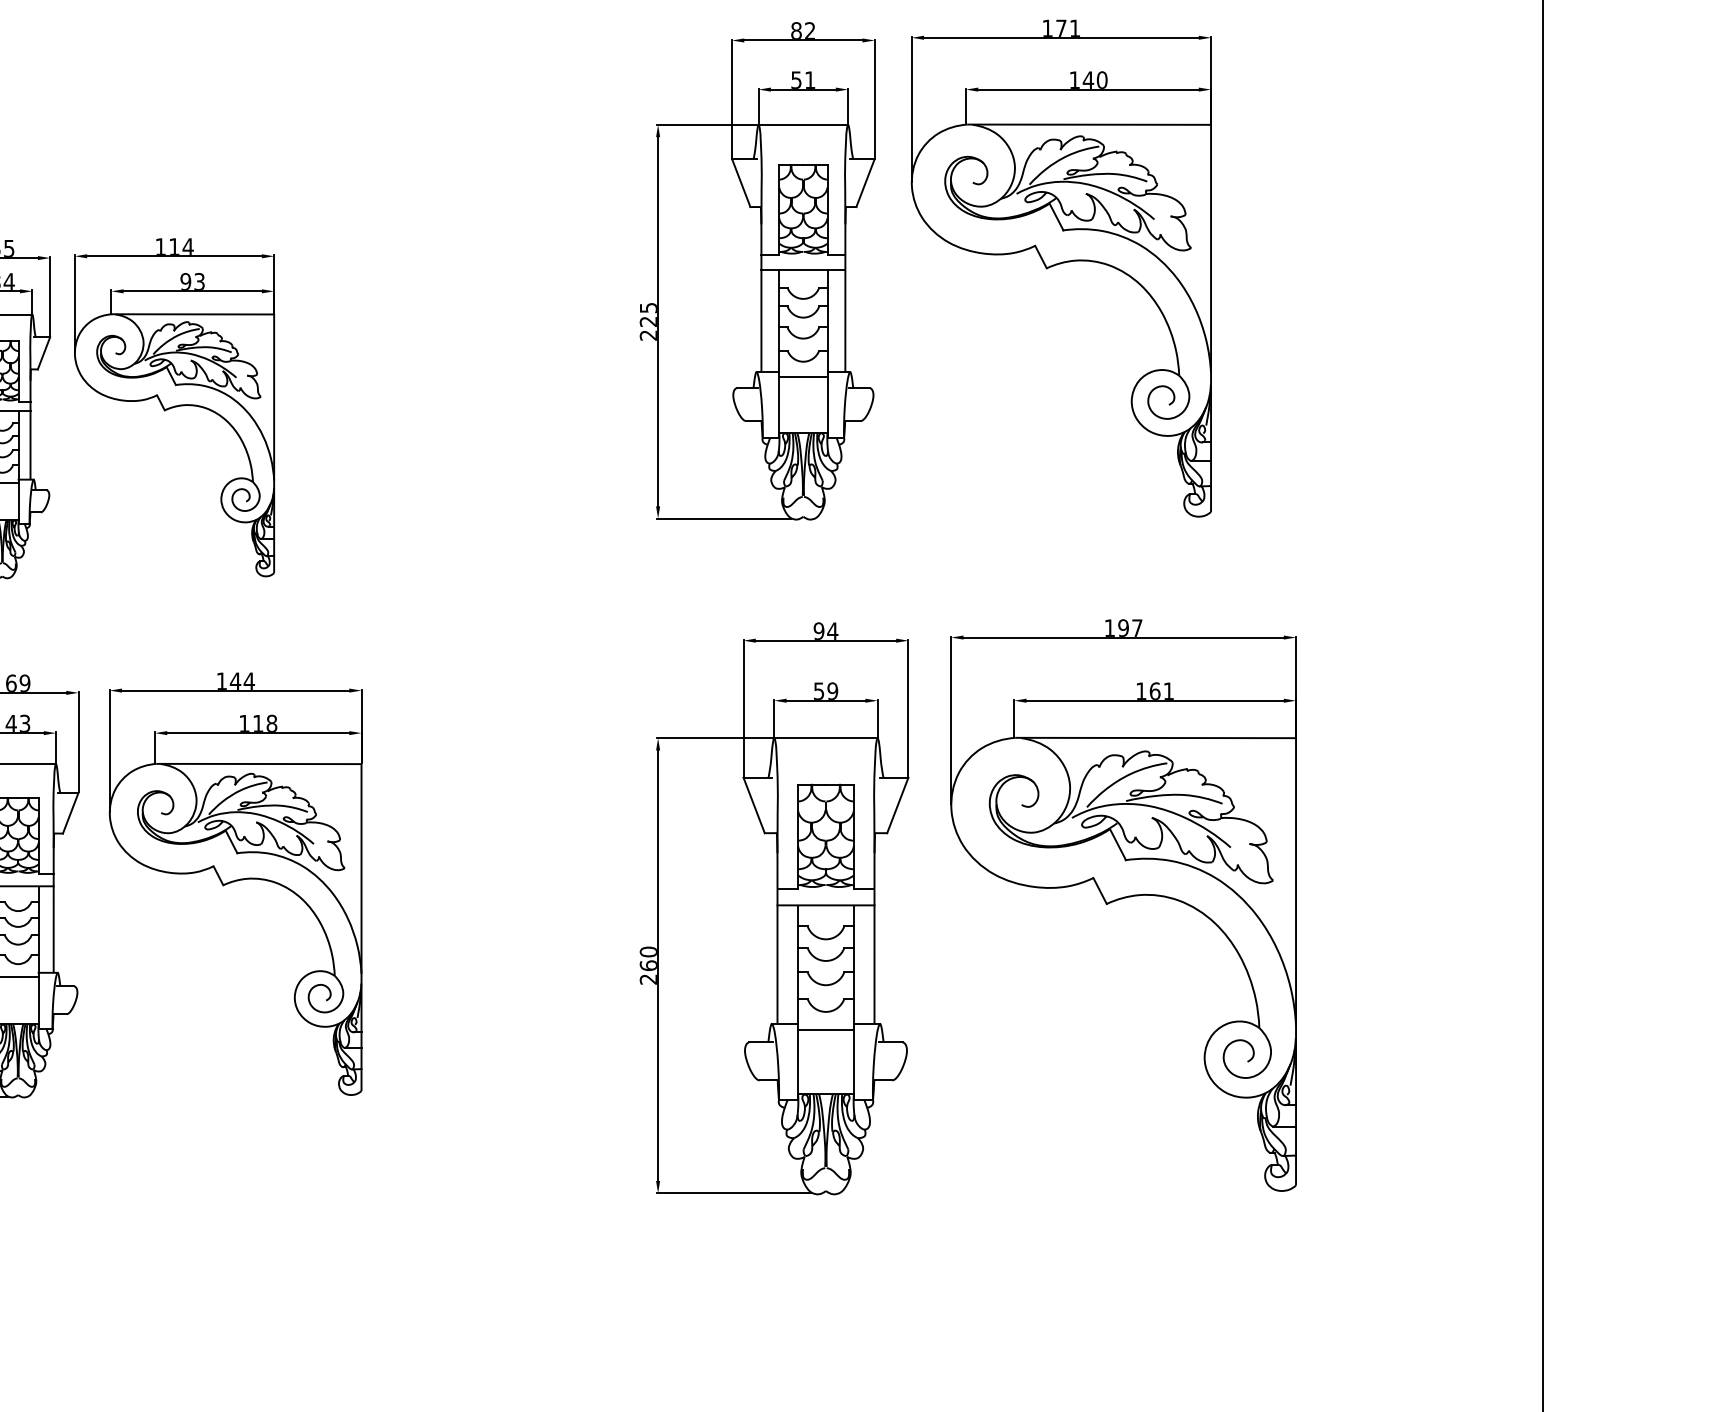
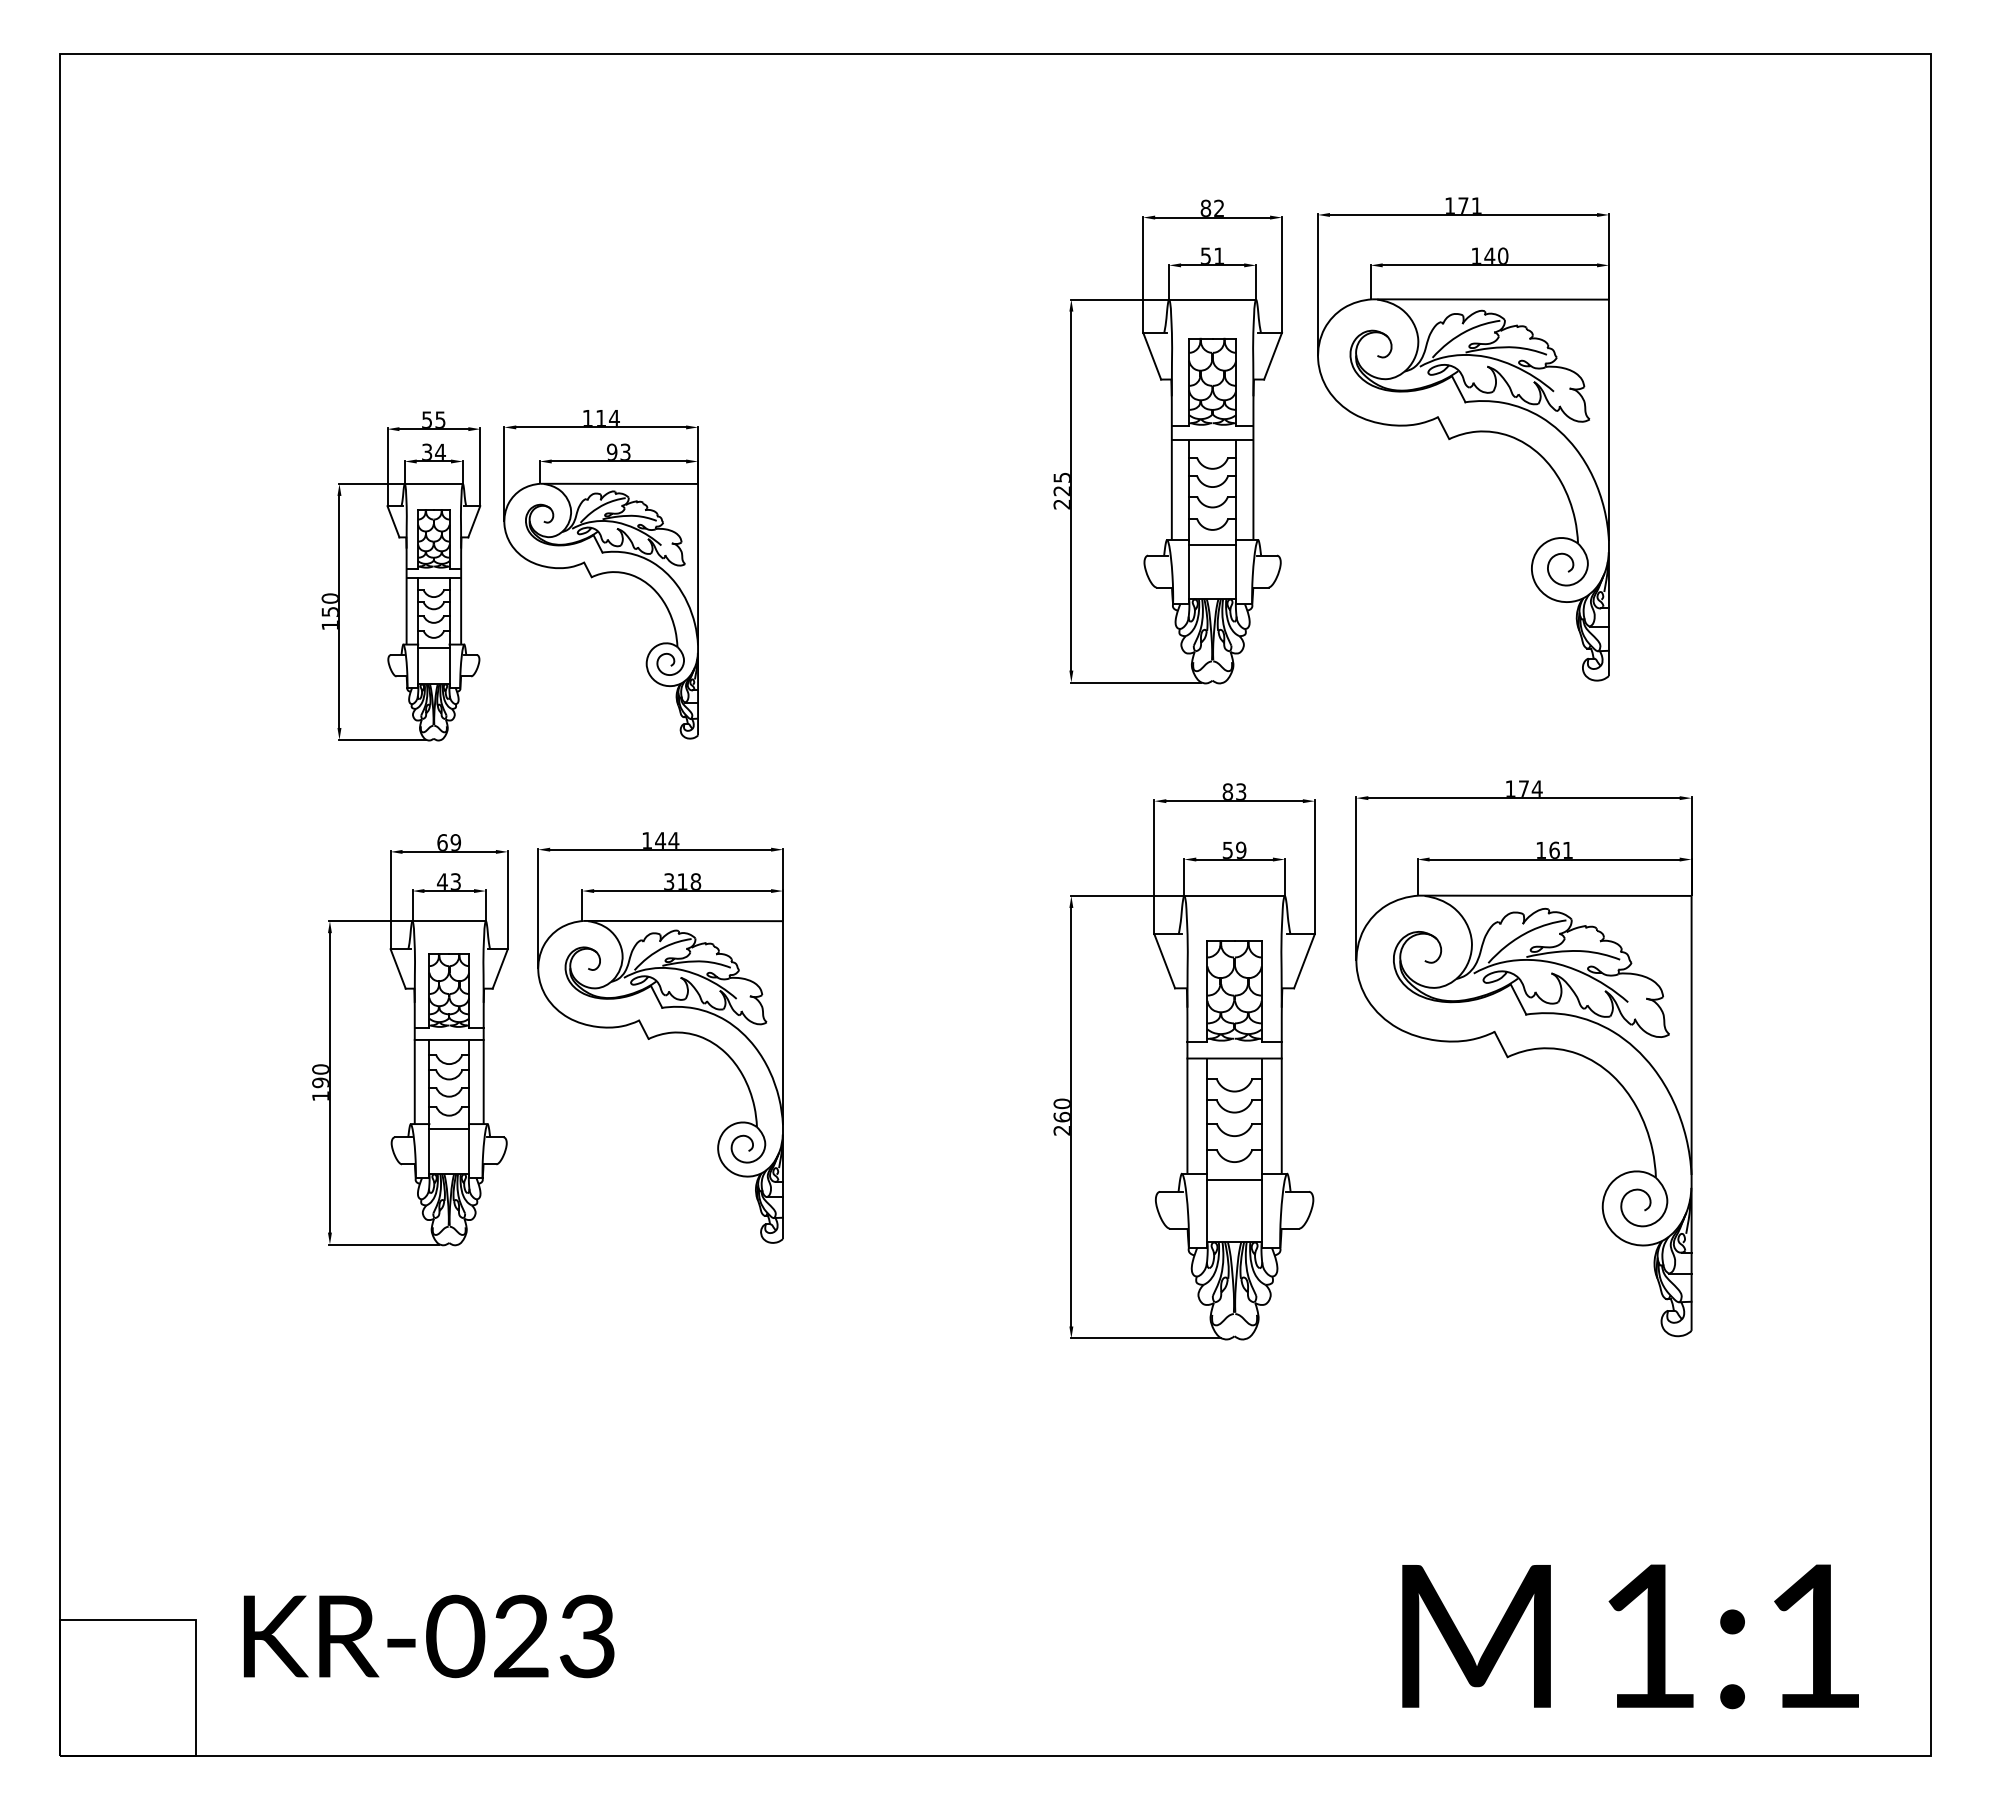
text: (1130, 627) -> (1530, 788), 197 -> 174
text: (825, 630) -> (1234, 791), 94 -> 83
text: (244, 723) -> (669, 881), 118 -> 318

